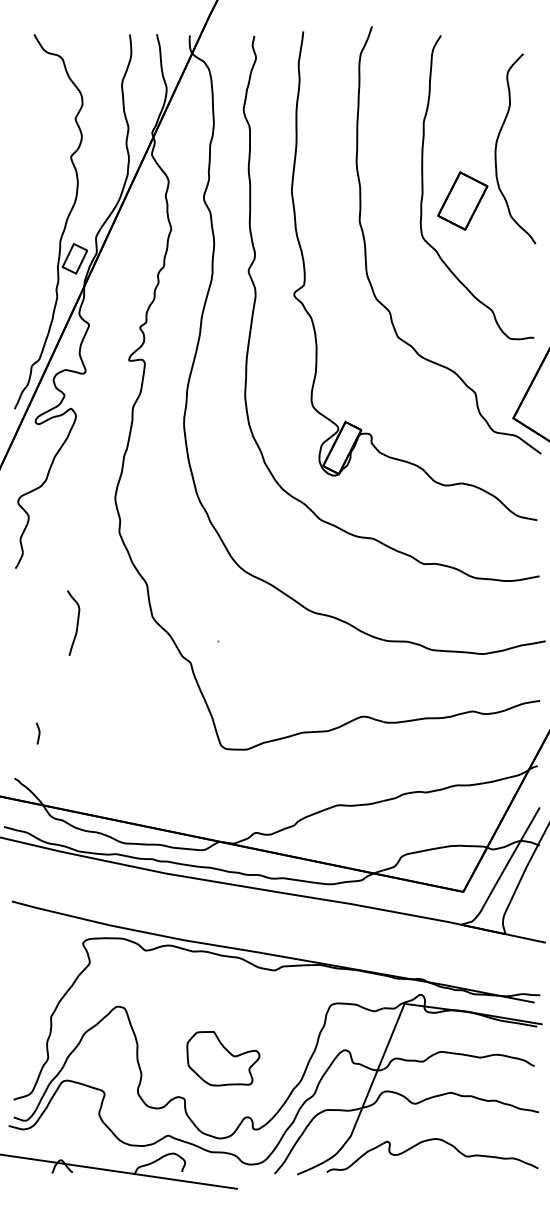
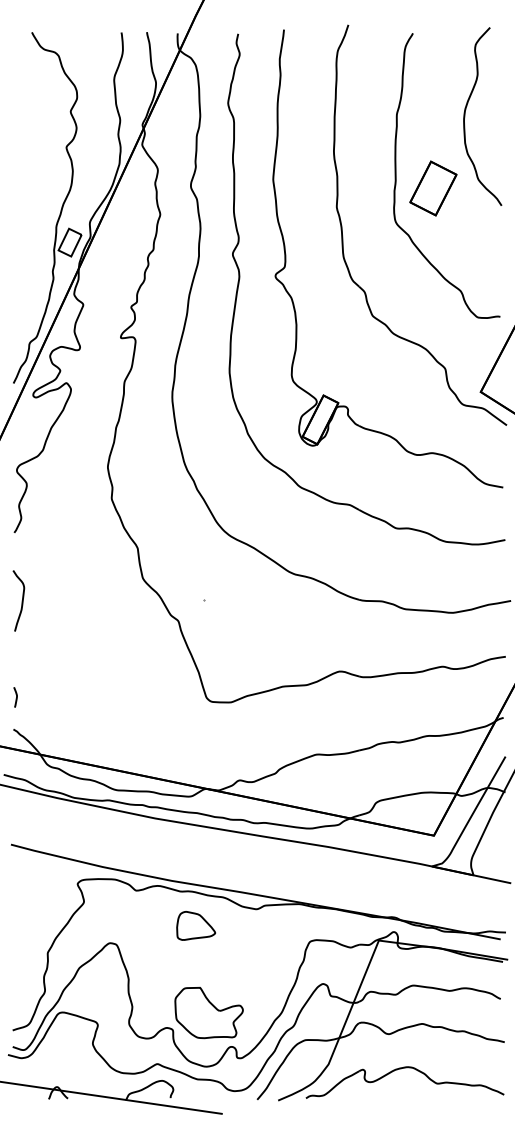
curve: (497, 148) -> (465, 116), moved
curve: (76, 622) -> (21, 600), moved
curve: (39, 733) -> (16, 697), moved
part: (208, 987) -> (195, 925), added
part: (222, 1058) -> (208, 1012), moved

